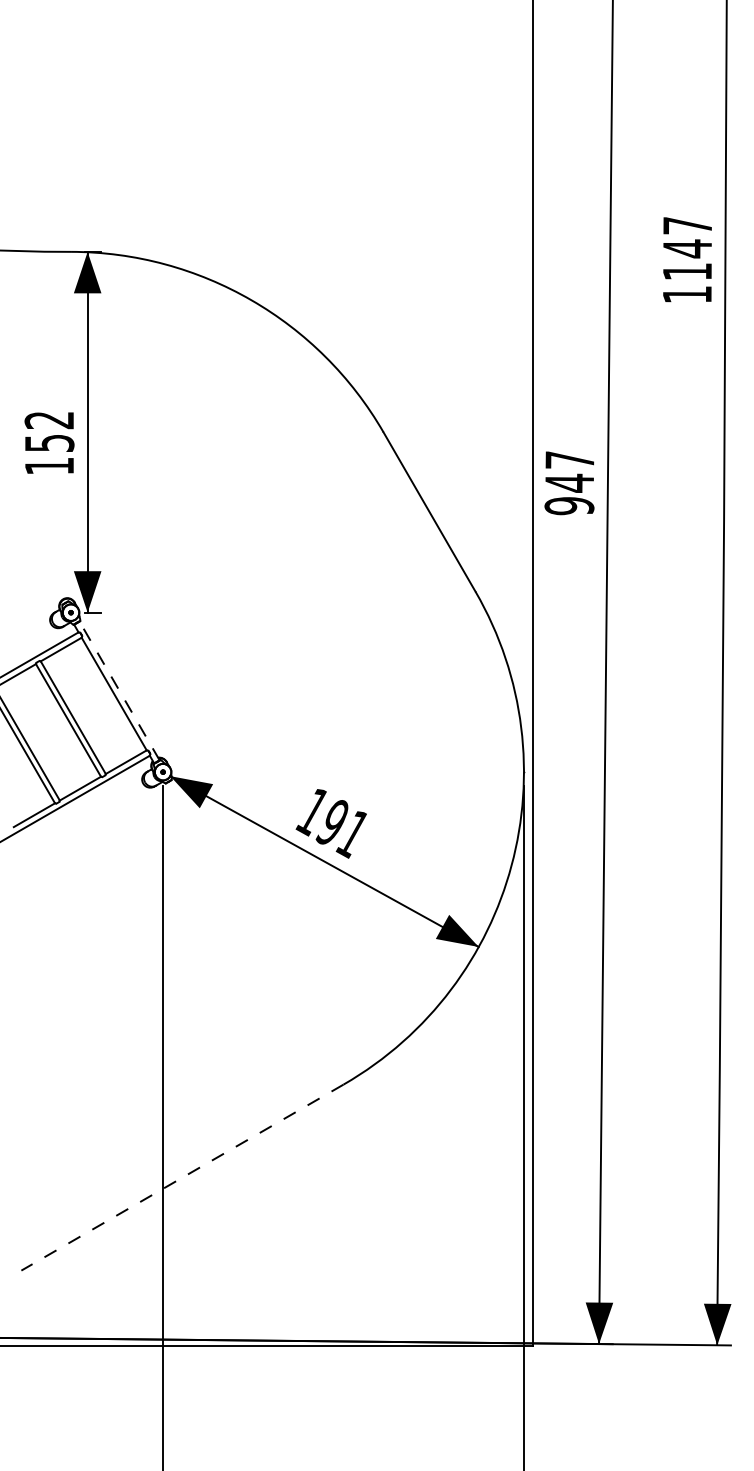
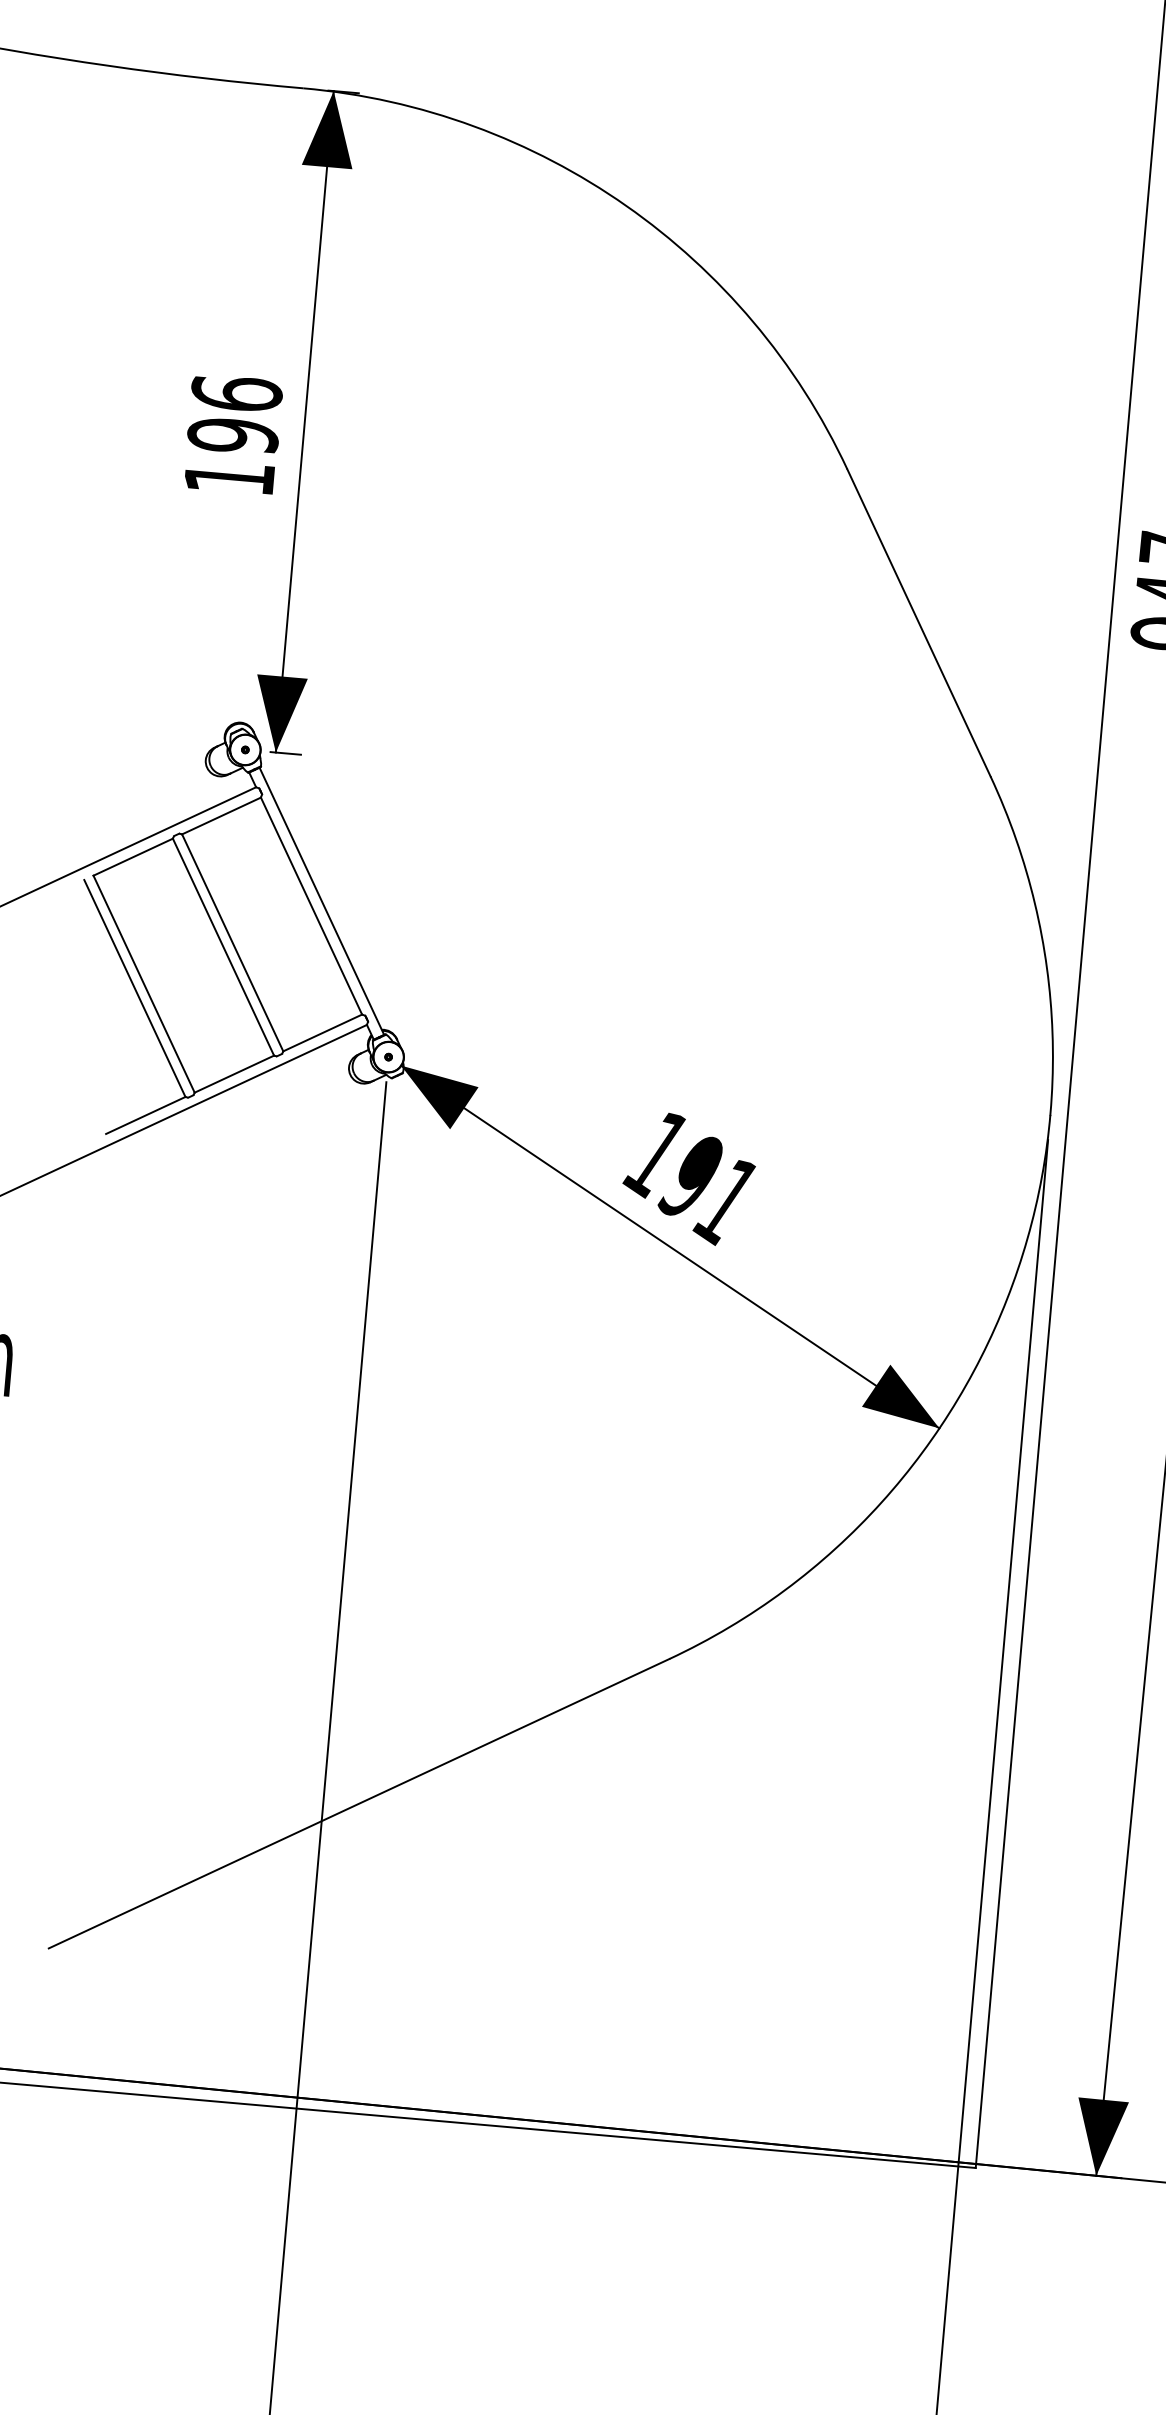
text: (49, 431) -> (234, 414), 152 -> 196
line: (119, 690) -> (321, 900), dashed -> solid
line: (182, 1177) -> (359, 1803), dashed -> solid

